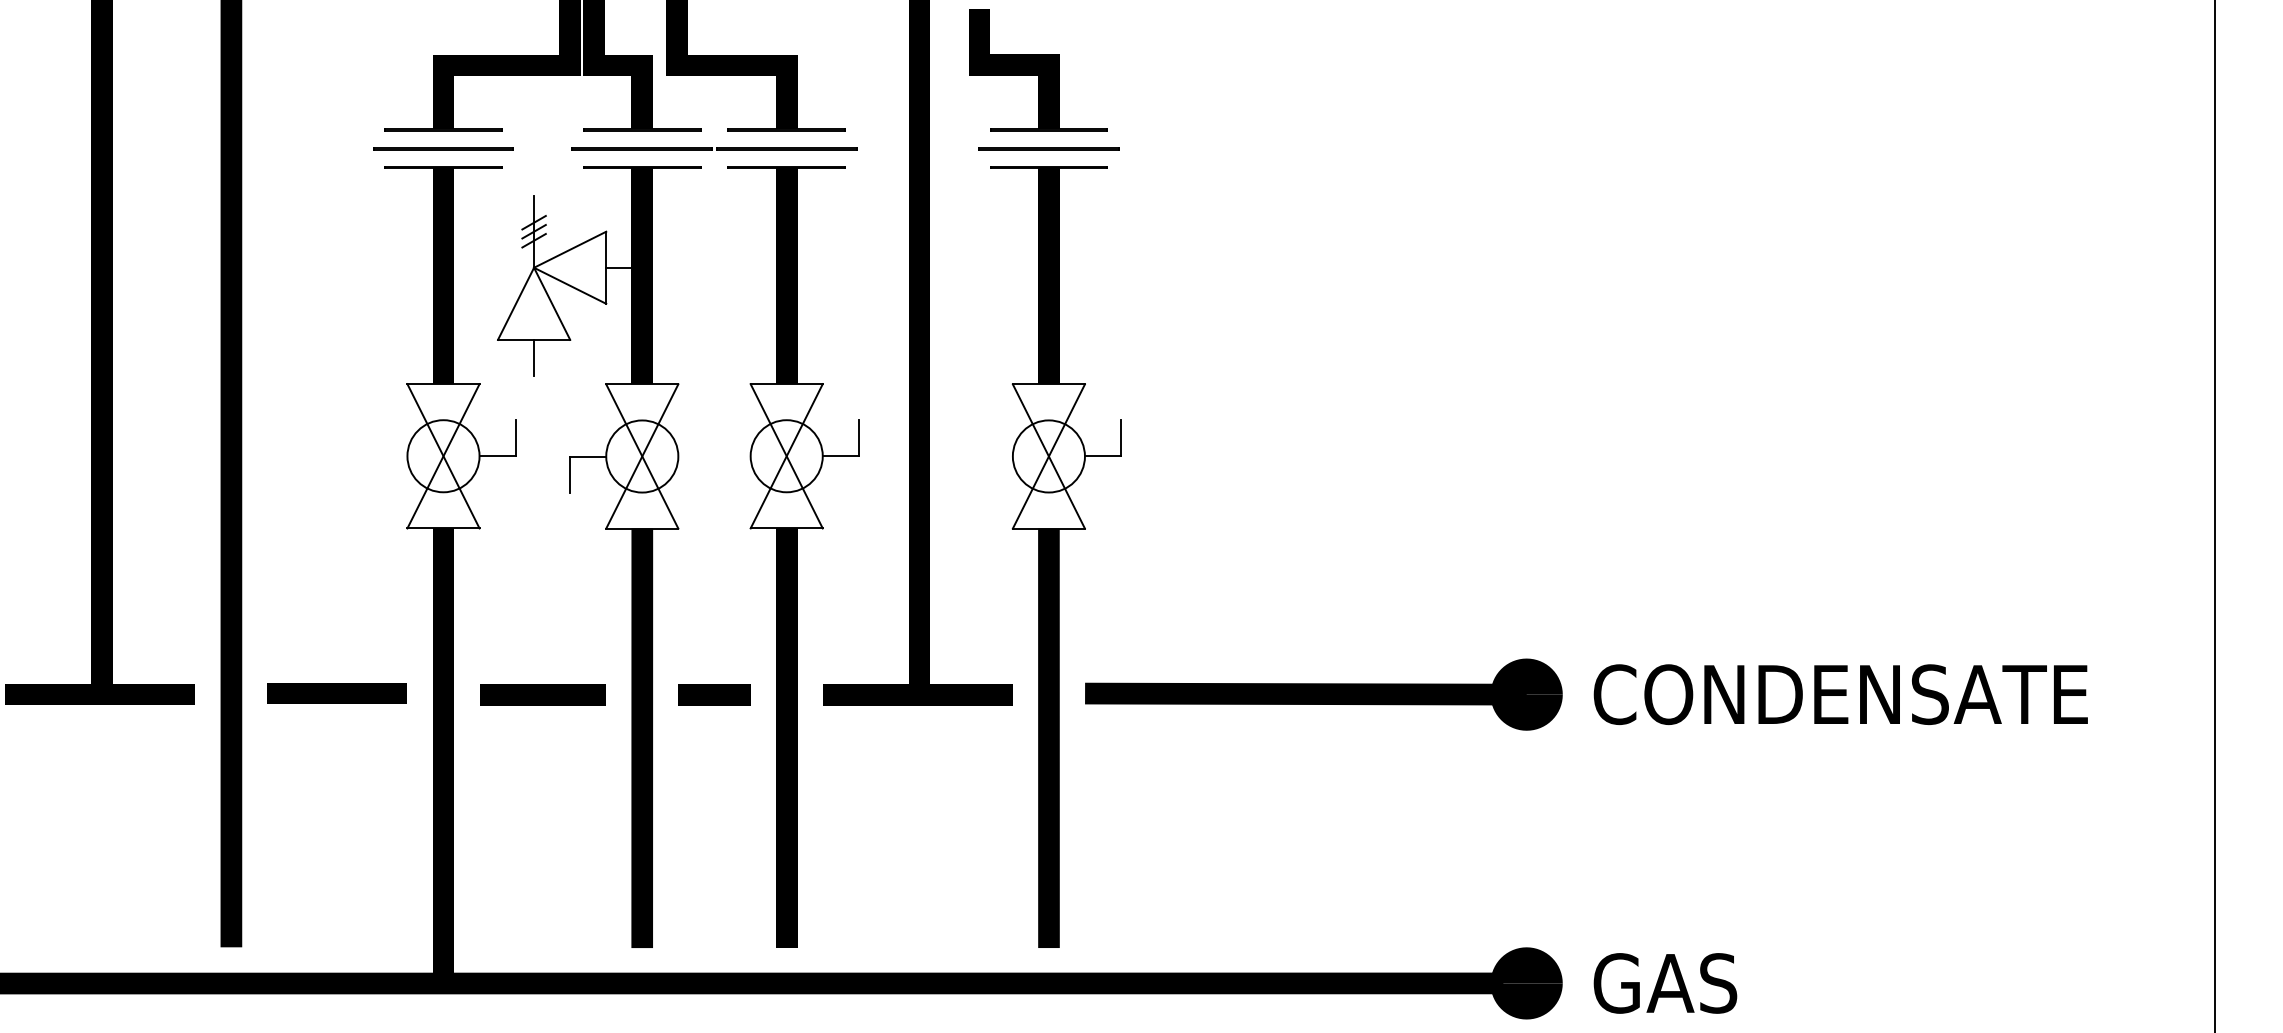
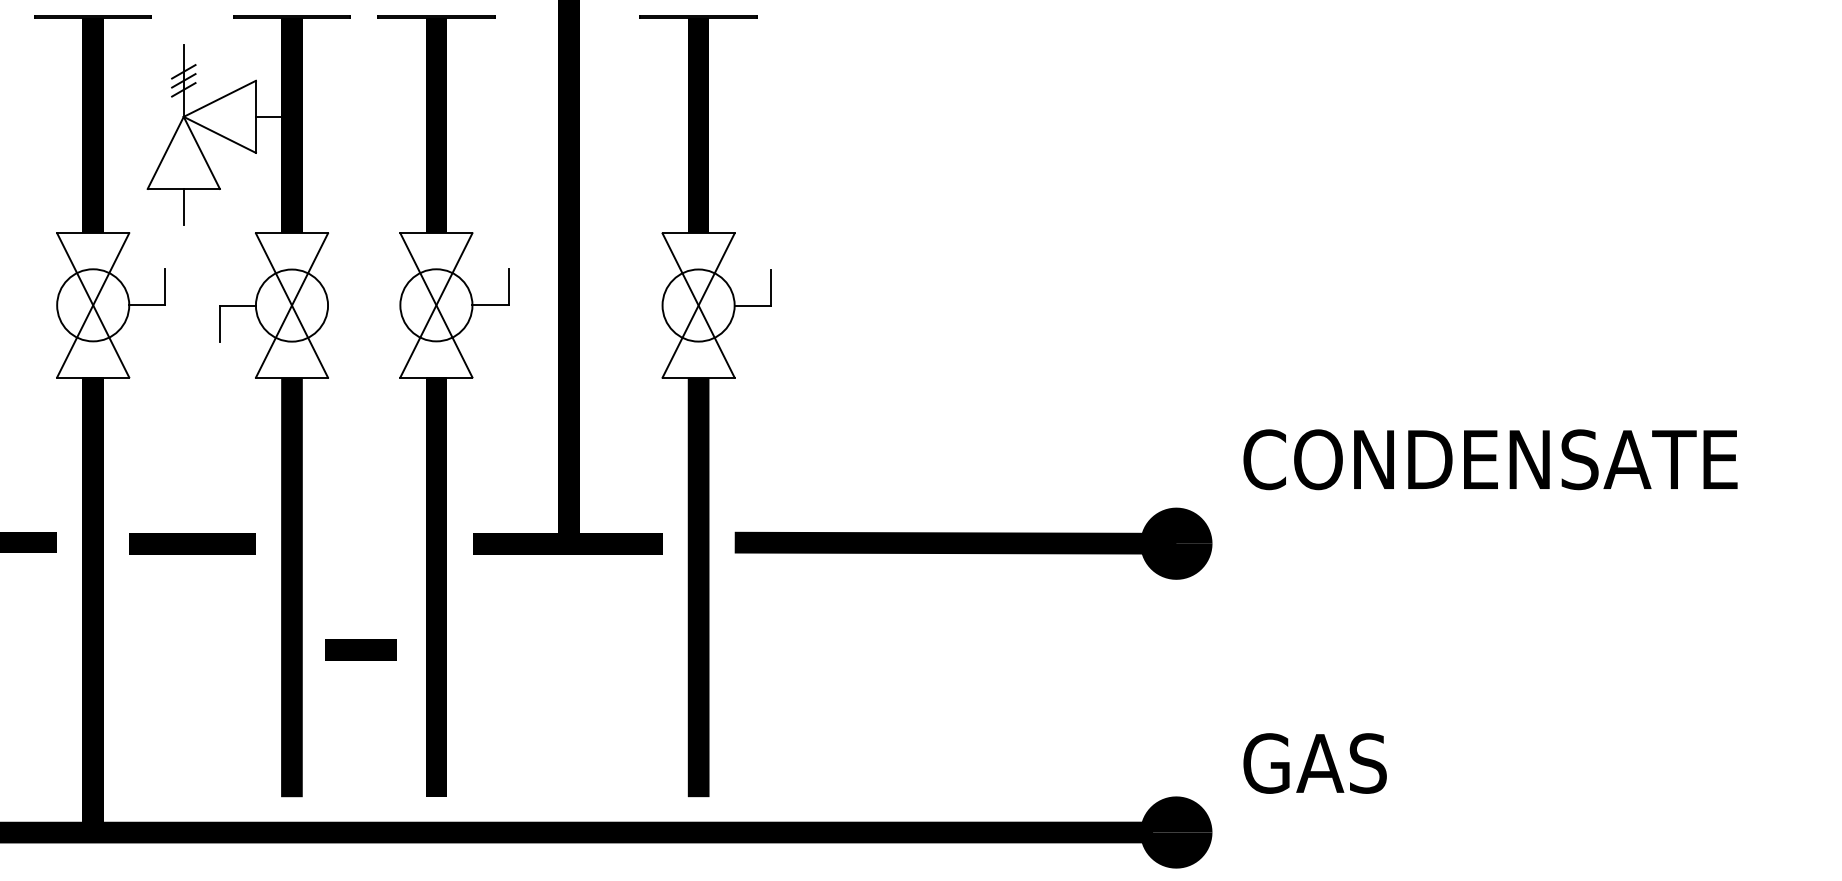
line: (714, 694) -> (361, 649), moved
text: (1840, 694) -> (1490, 459), moved
text: (1665, 983) -> (1315, 763), moved

